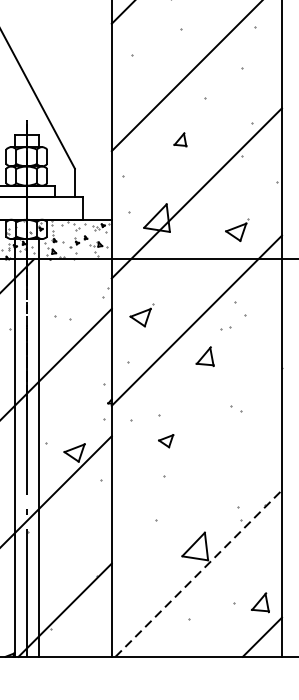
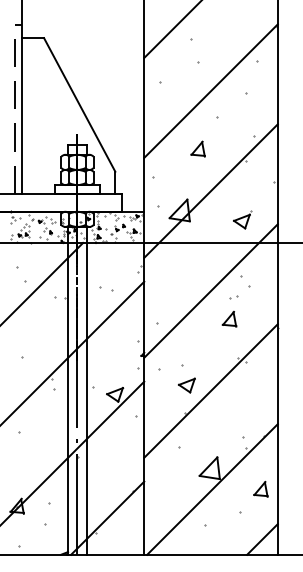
part: (179, 139) -> (197, 148), size x1.43
part: (141, 314) -> (167, 286), removed
part: (205, 355) -> (229, 318), moved
part: (165, 441) -> (186, 385), size x1.43
line: (196, 447) -> (210, 390), added
line: (198, 573) -> (212, 489), dashed -> solid
part: (259, 601) -> (260, 488), moved

